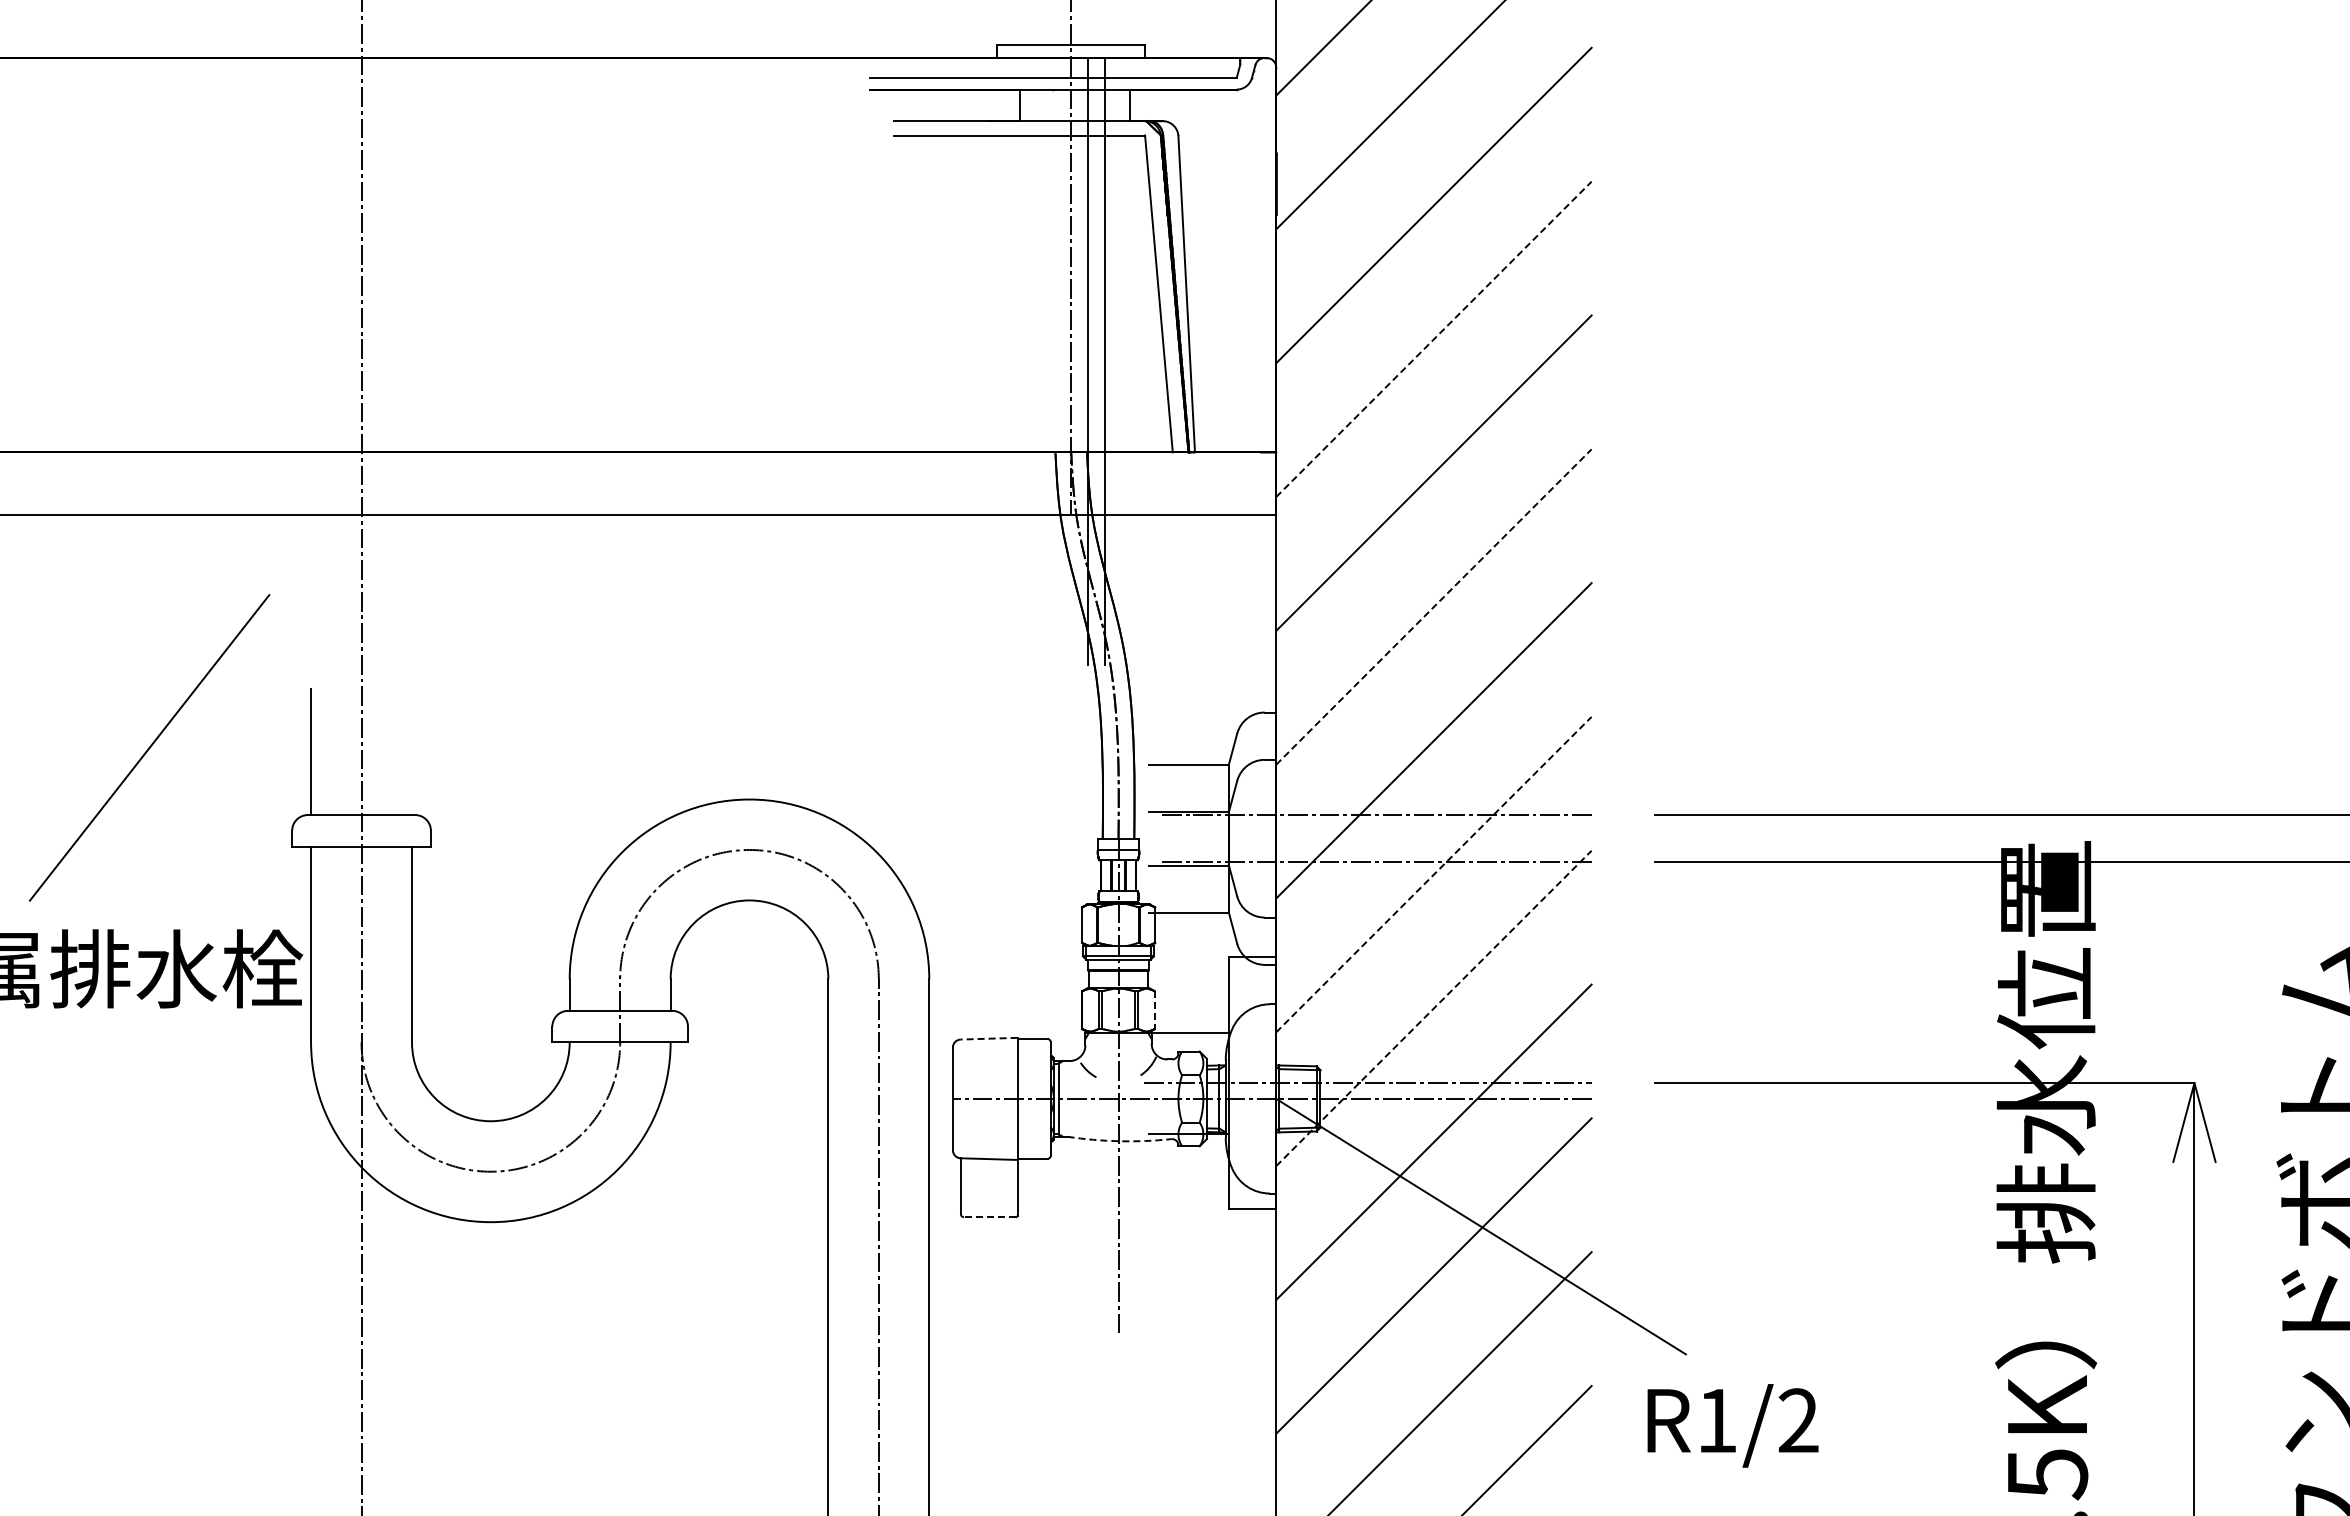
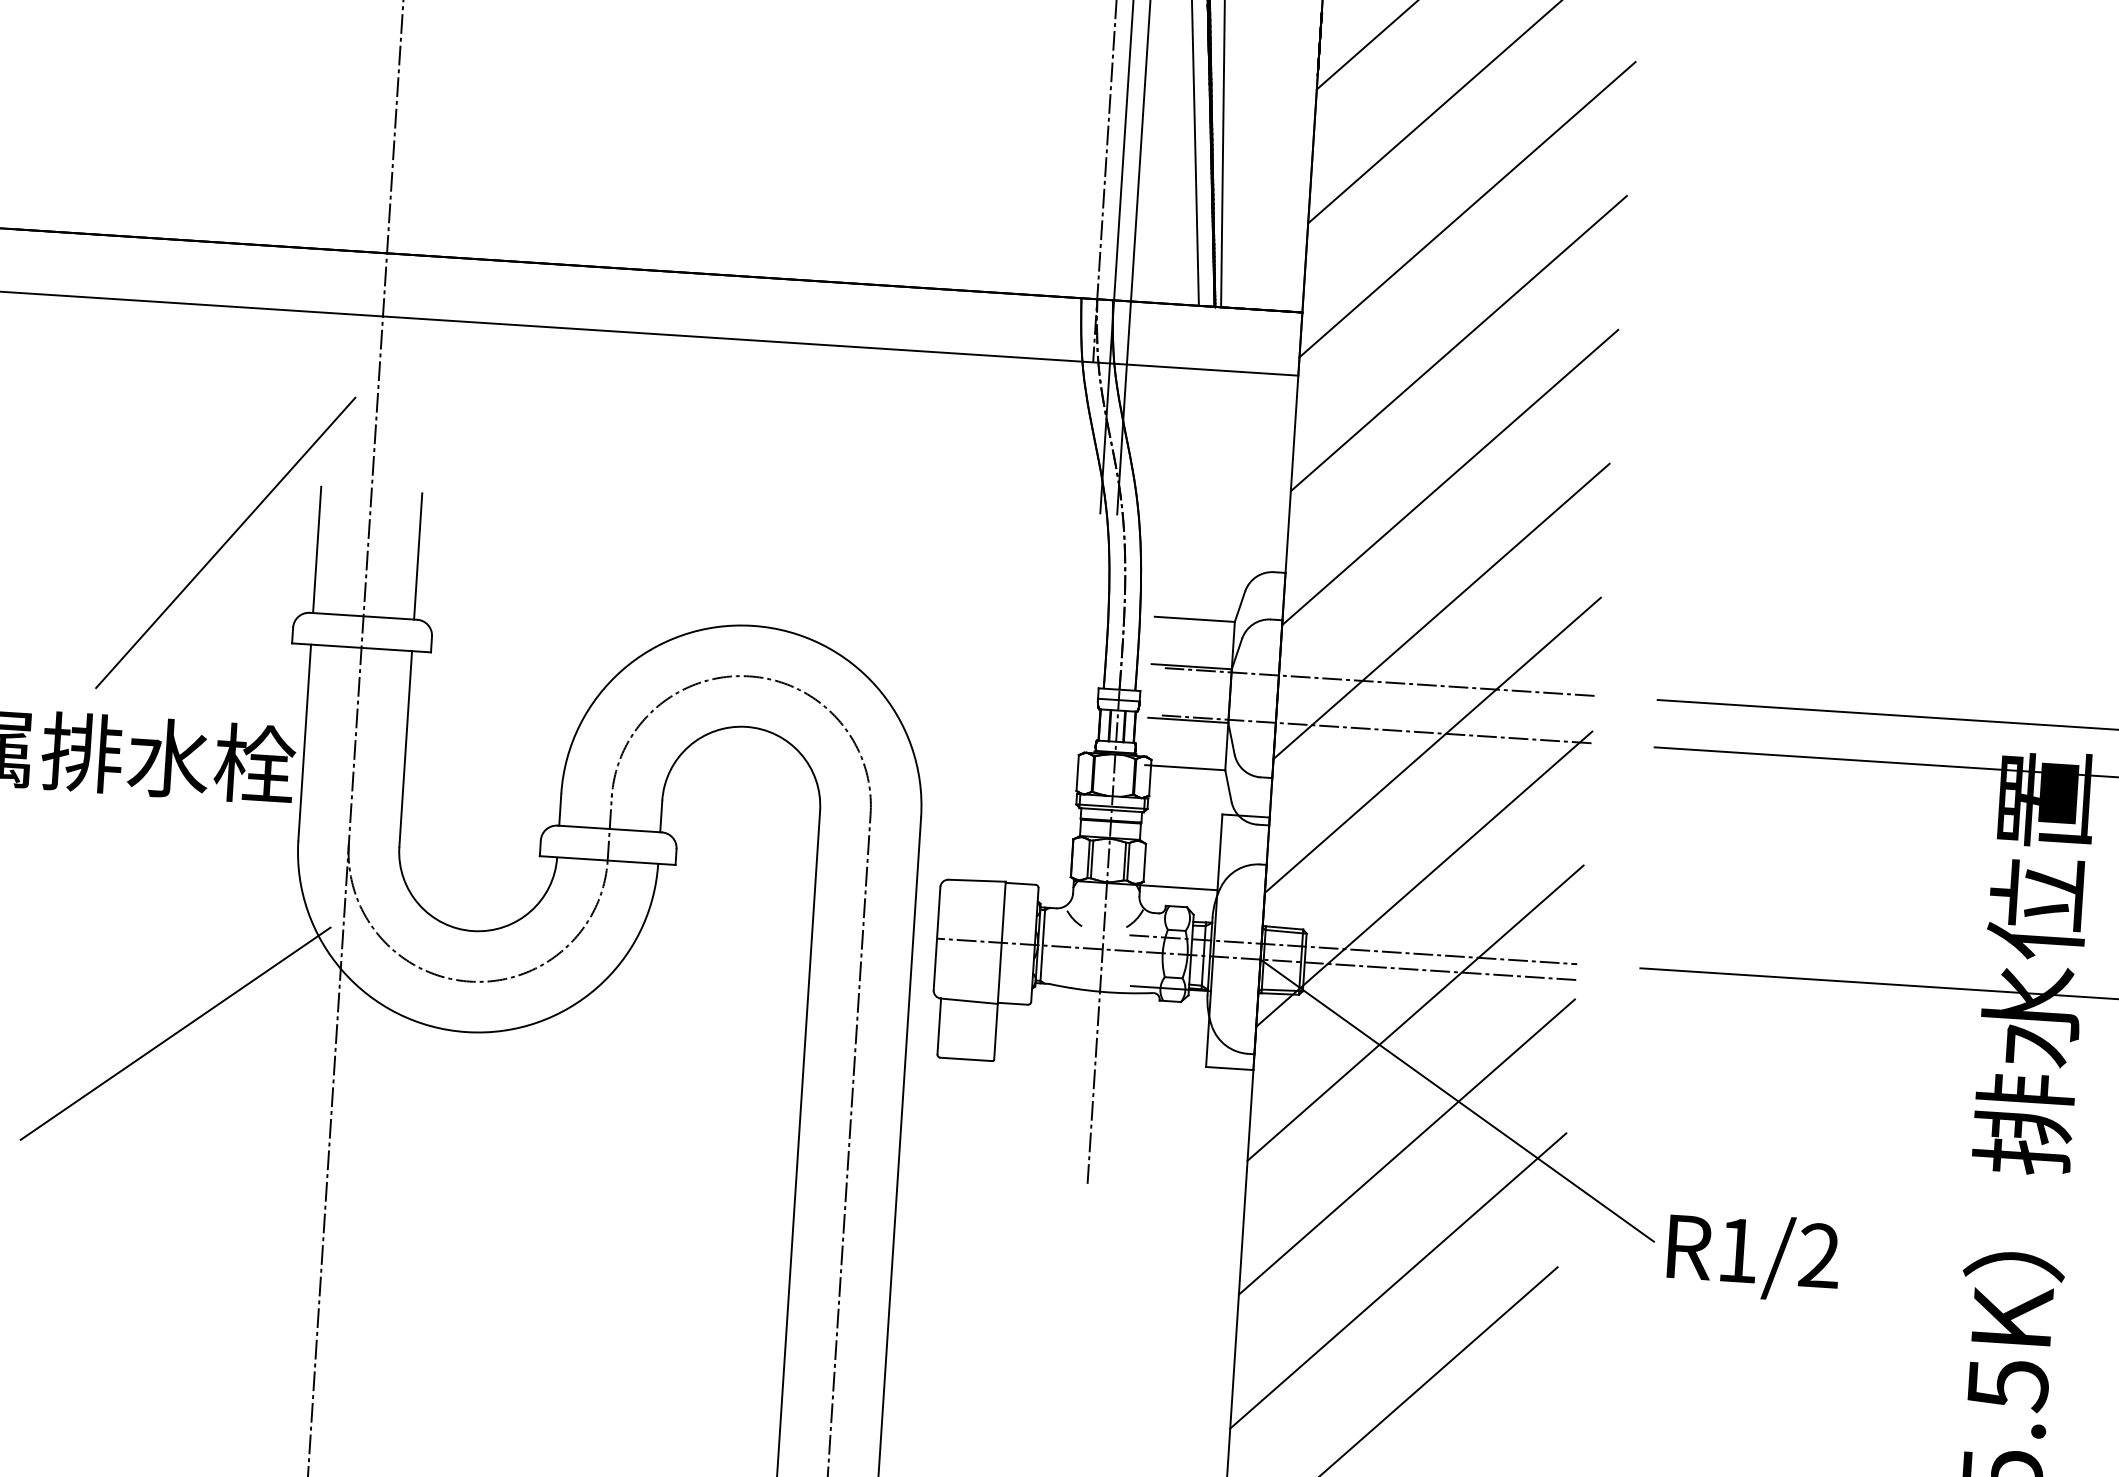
line: (1434, 338) -> (1468, 208), dashed -> solid
line: (1434, 606) -> (1450, 477), dashed -> solid
line: (149, 747) -> (225, 542), moved
line: (412, 751) -> (418, 556), added
line: (1434, 874) -> (1433, 745), dashed -> solid
line: (1434, 1008) -> (1424, 879), dashed -> solid
line: (1154, 1010) -> (1144, 863), dashed -> solid
line: (989, 1038) -> (977, 880), dashed -> solid
arc: (1119, 1141) -> (1100, 992), dashed -> solid
line: (989, 1217) -> (965, 1059), dashed -> solid
line: (201, 1242) -> (175, 1033), added
text: (1732, 1425) -> (1753, 1256), moved

